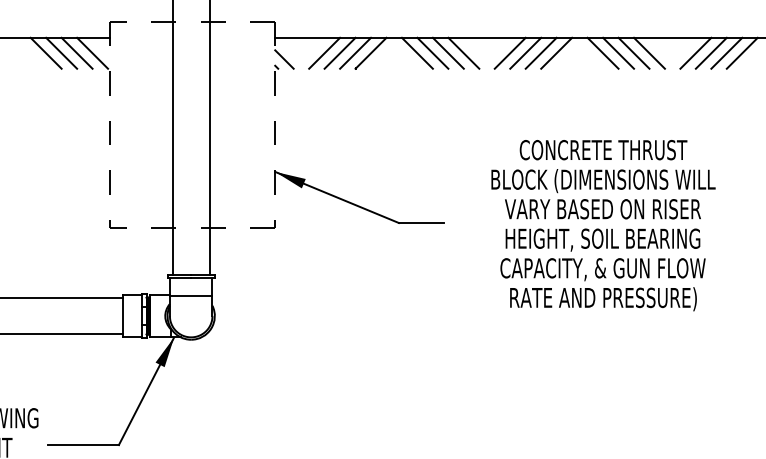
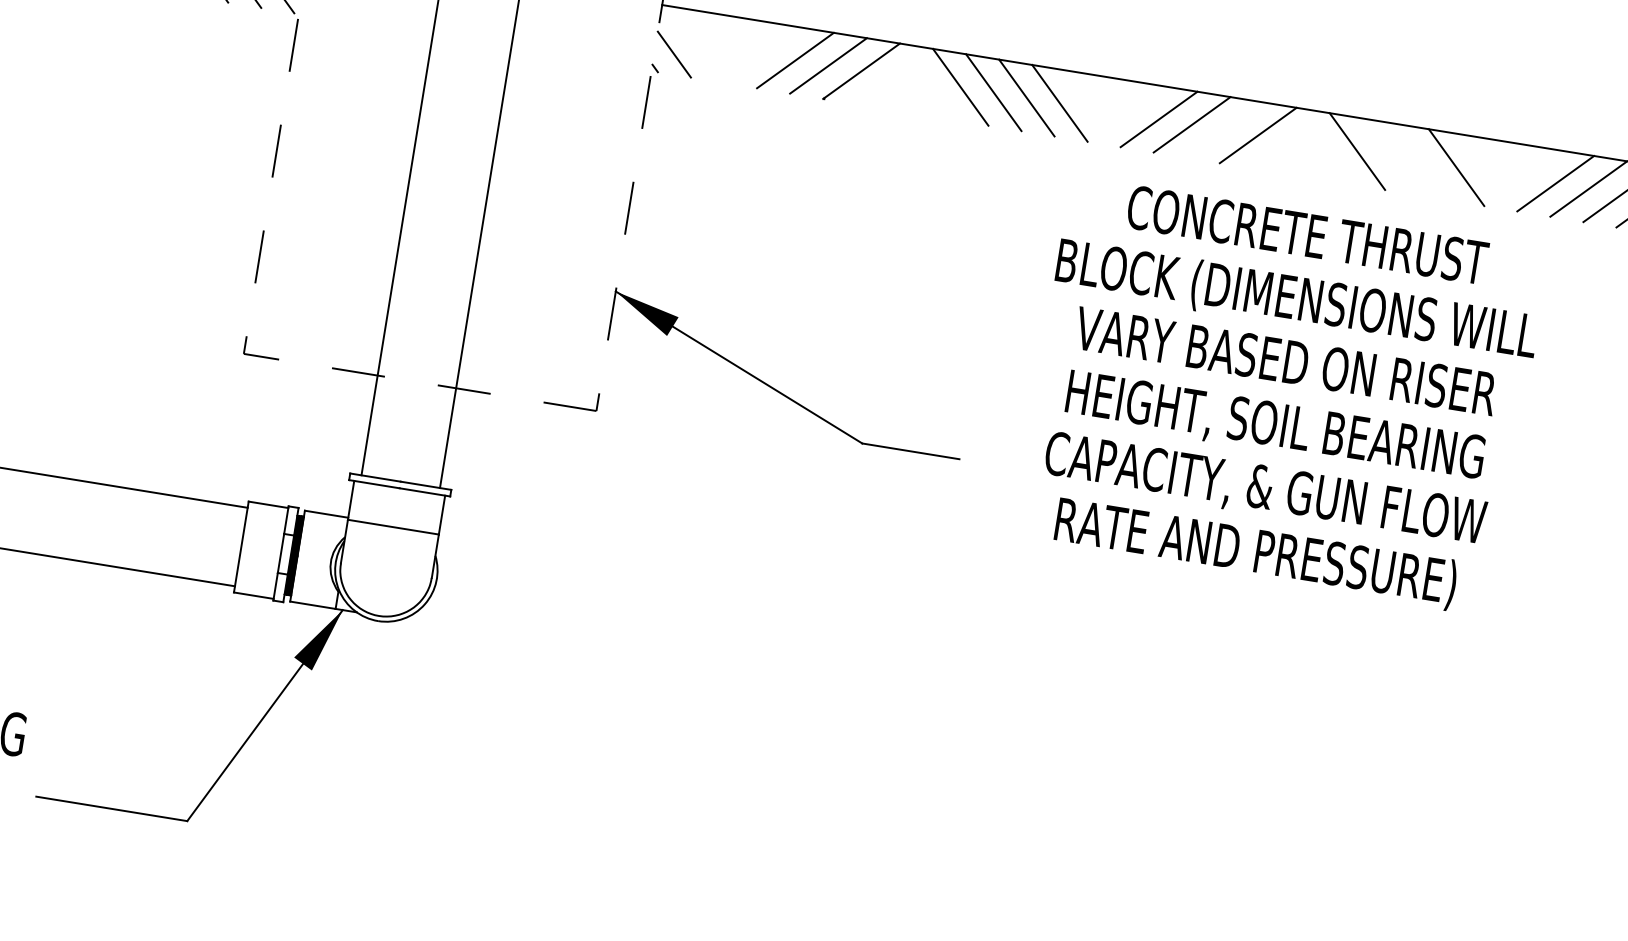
line: (324, 52) -> (762, 53), removed
line: (540, 52) -> (1223, 128), removed
line: (618, 52) -> (1390, 155), removed
line: (633, 52) -> (1422, 160), removed
text: (603, 225) -> (1281, 396), moved

